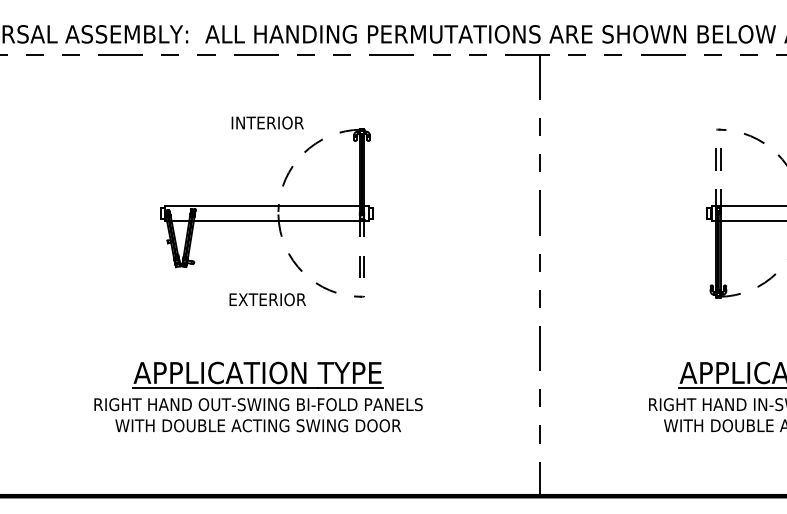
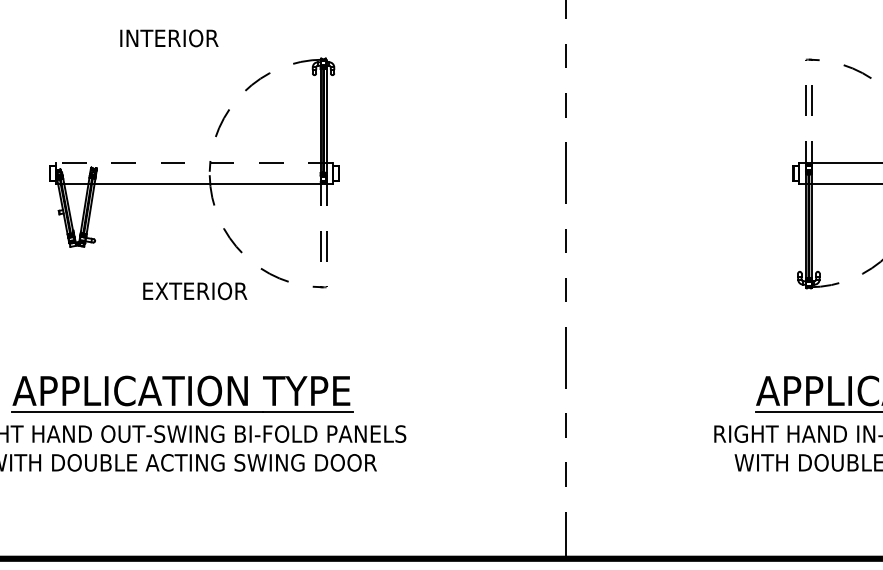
text: (267, 122) -> (169, 37), moved
line: (267, 205) -> (194, 162), solid -> dashed

